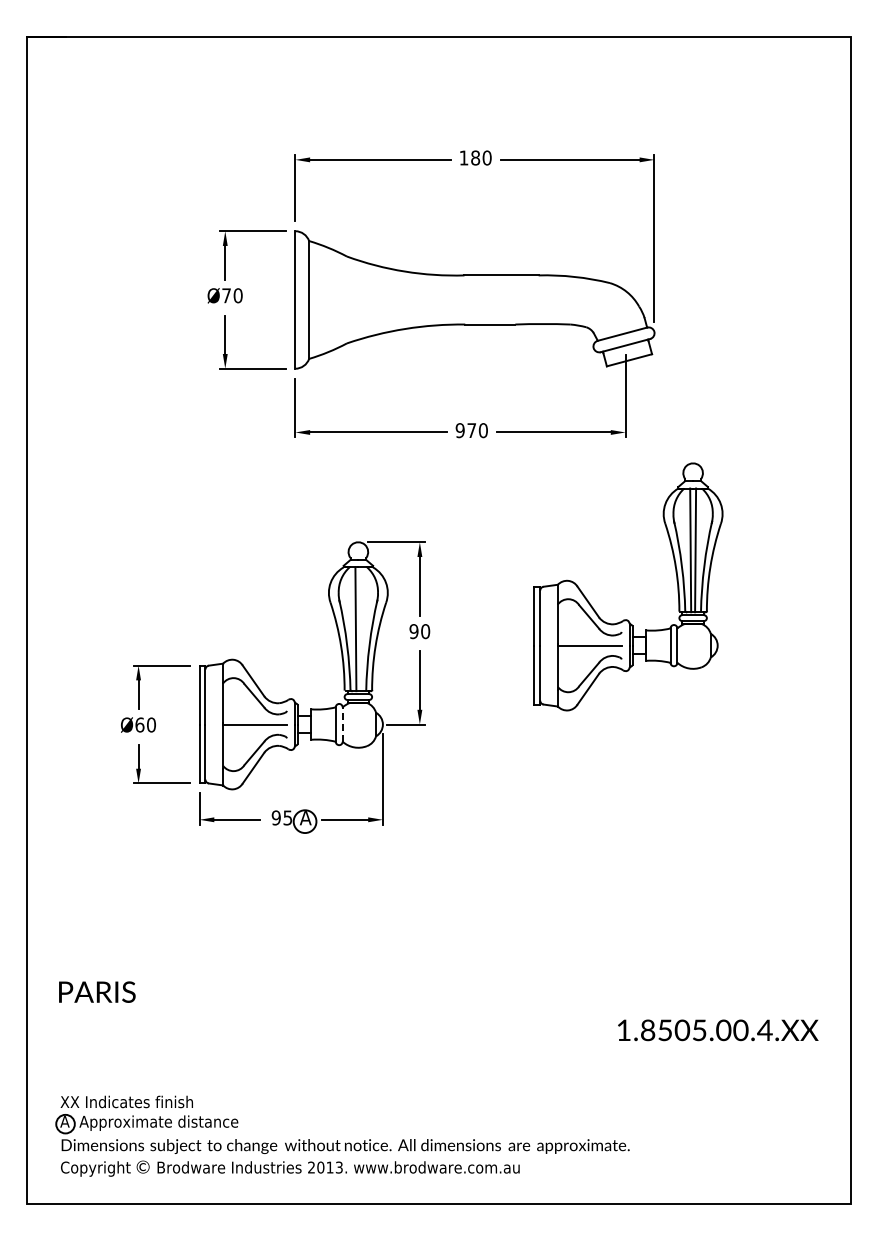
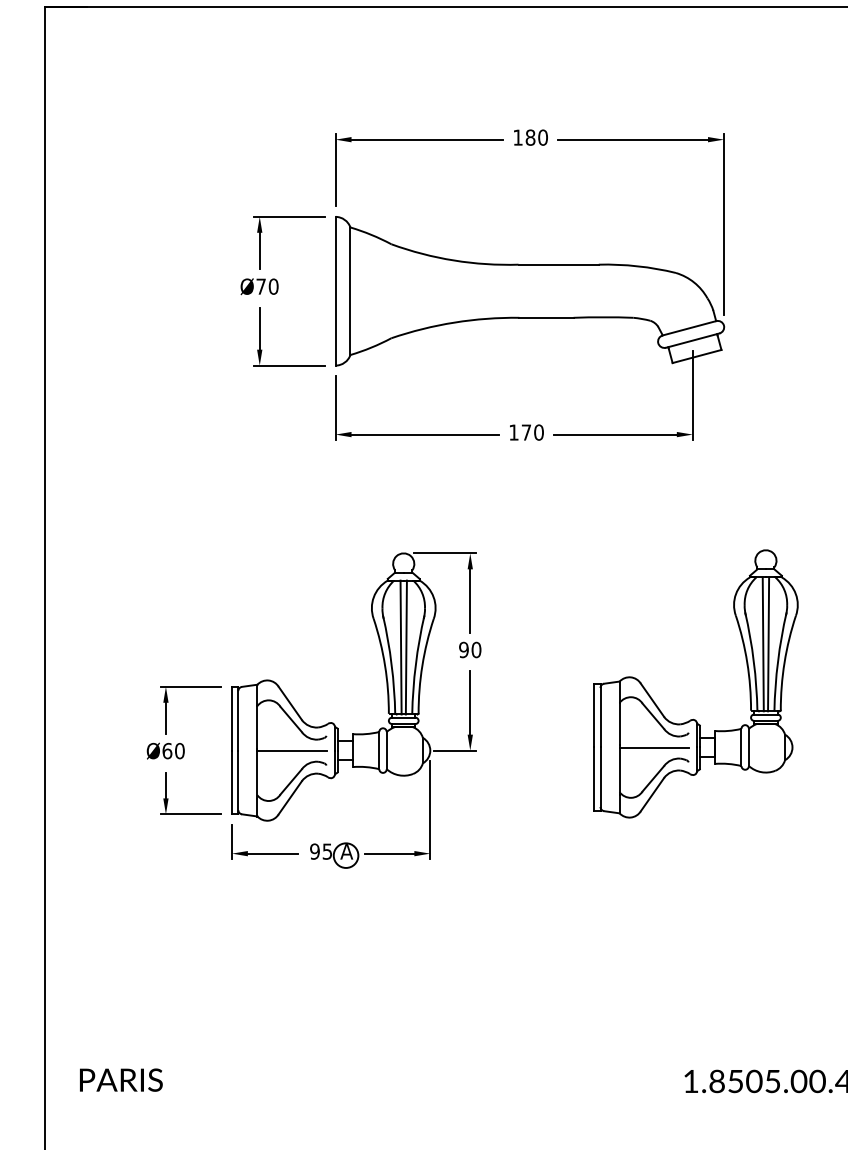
text: (459, 430) -> (513, 432), 970 -> 170
part: (627, 619) -> (694, 719), moved
line: (360, 629) -> (406, 647), added
line: (342, 724) -> (386, 750), dashed -> solid
text: (97, 991) -> (121, 1079), moved

